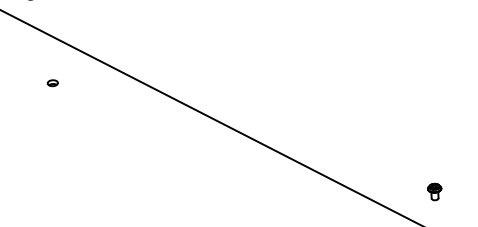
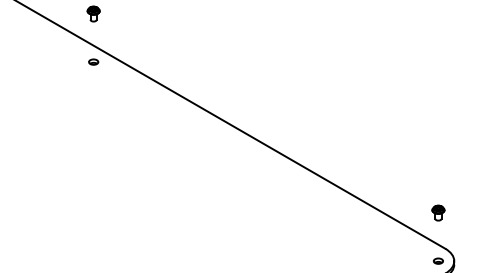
part: (52, 82) -> (93, 61), moved
part: (434, 191) -> (438, 212), moved

